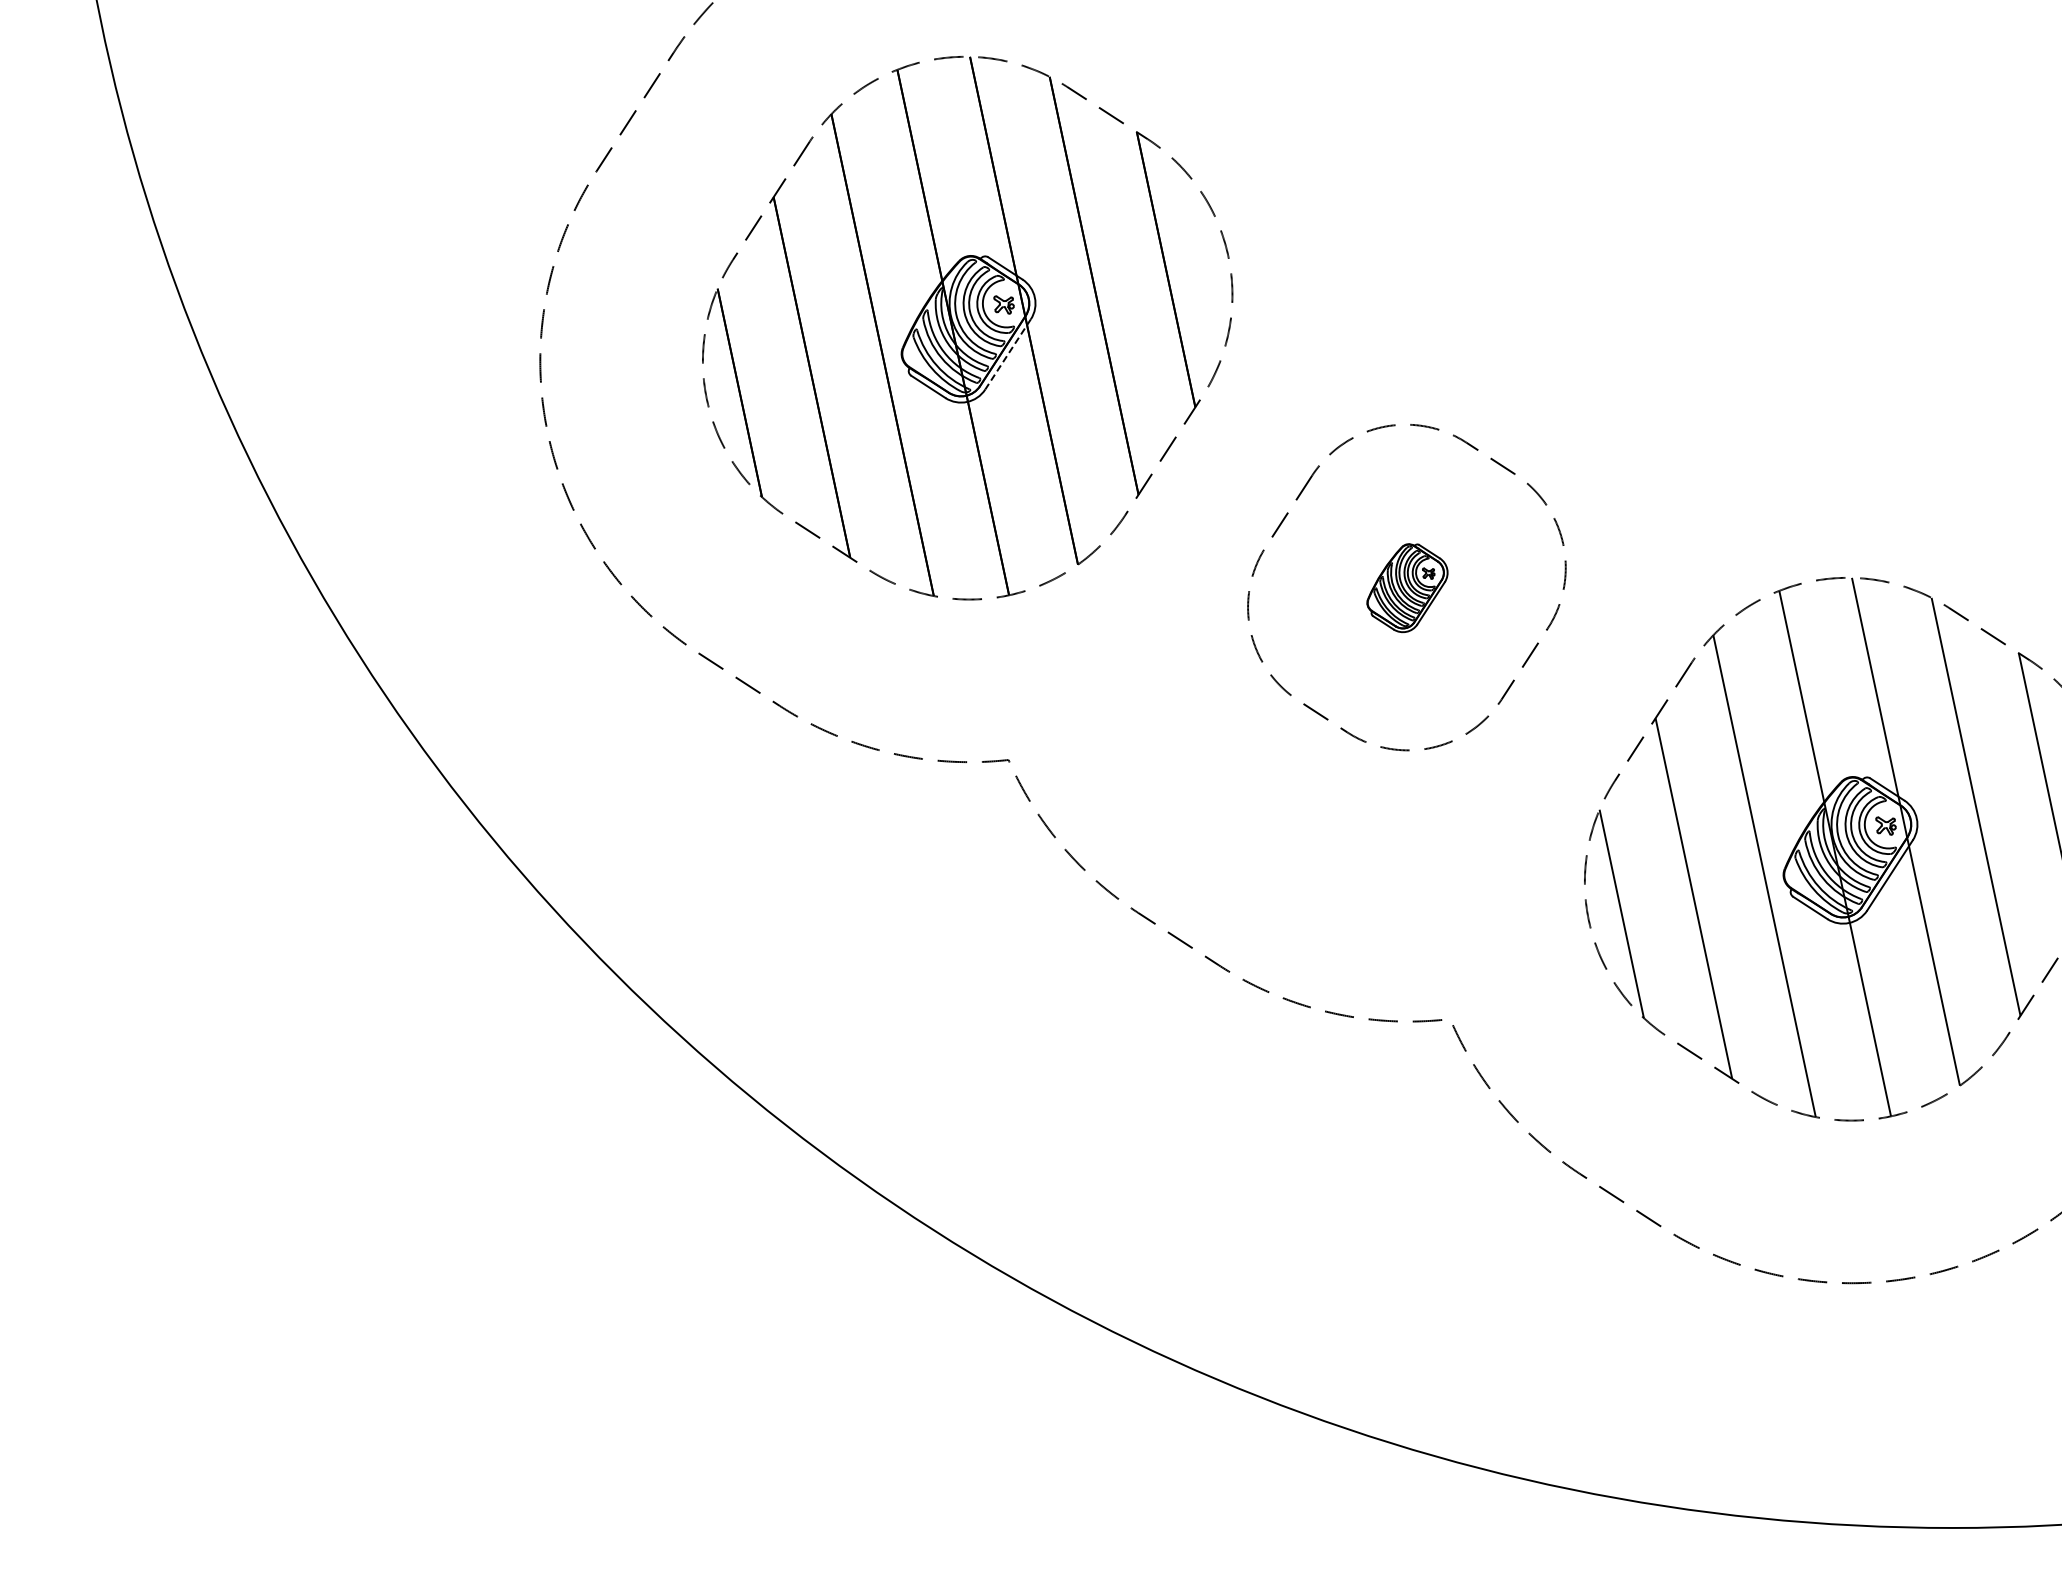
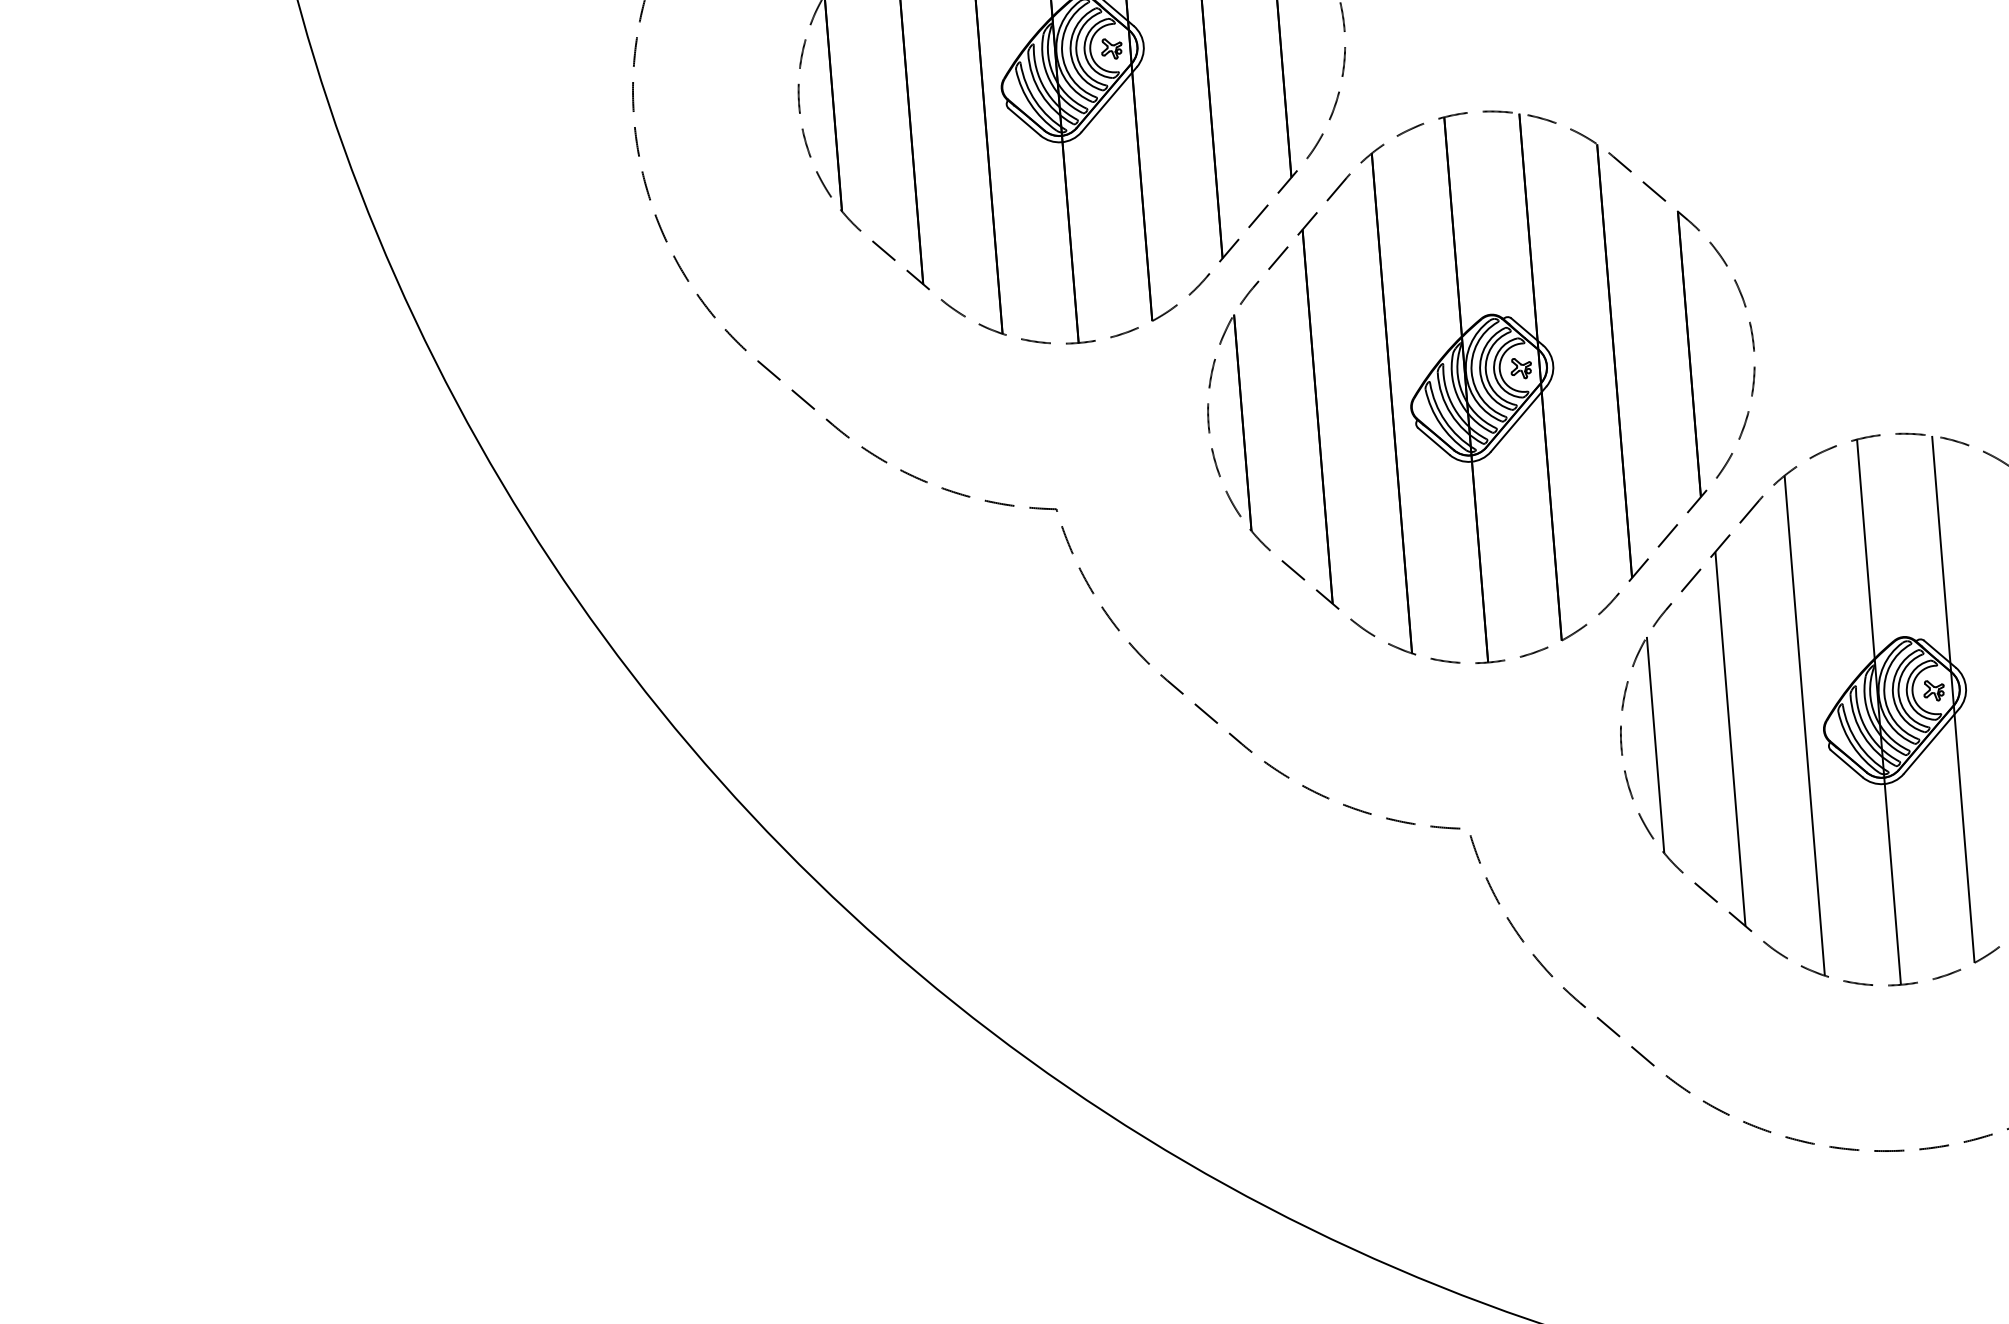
line: (1008, 354) -> (1109, 99), dashed -> solid
part: (1406, 587) -> (1480, 387), size x1.67

